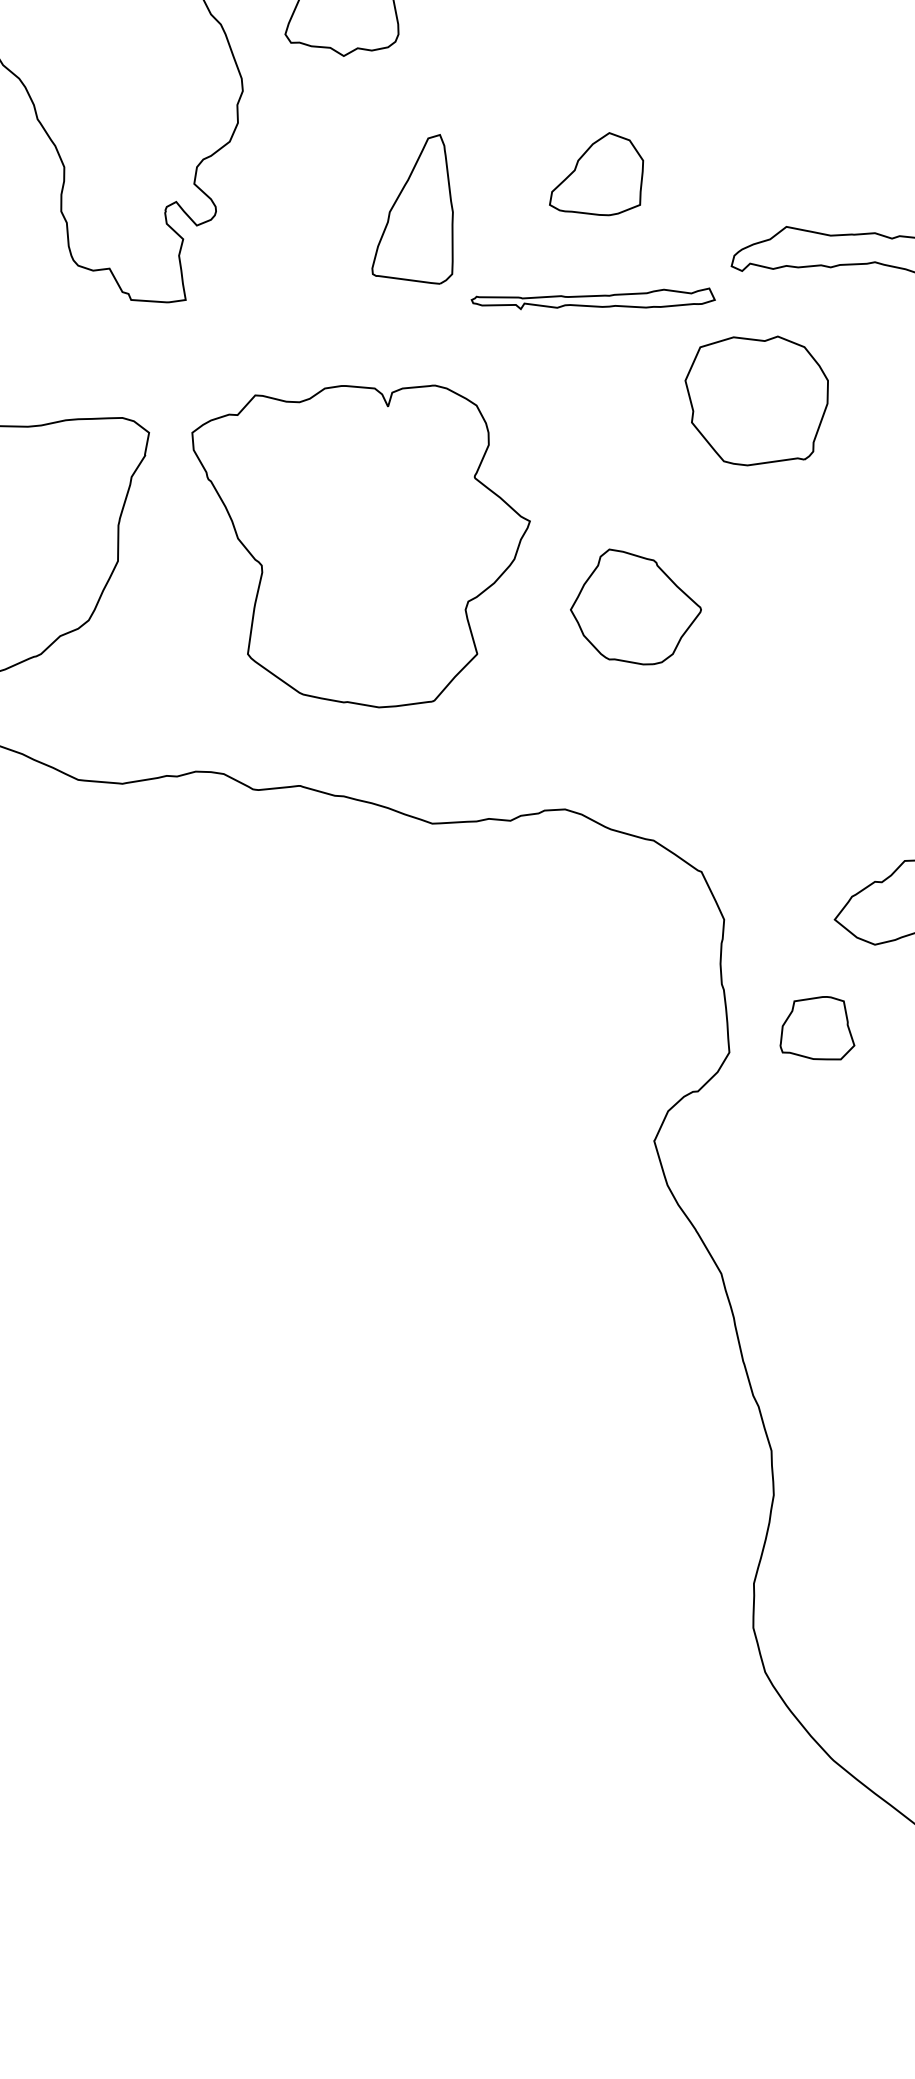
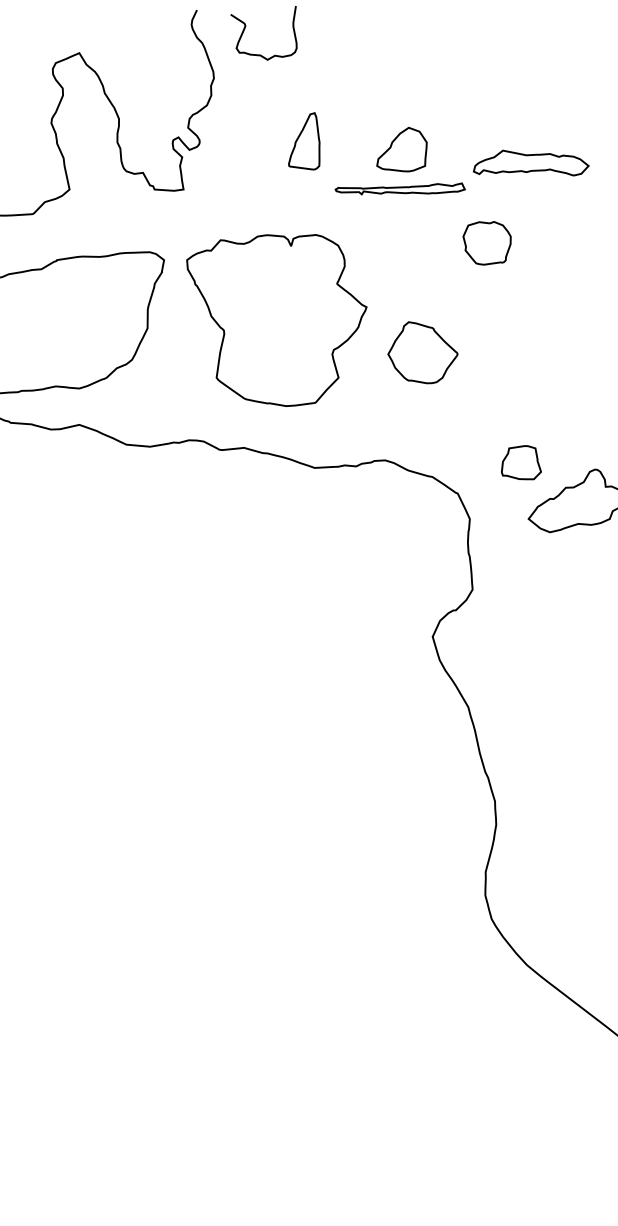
part: (595, 173) -> (401, 149), moved
part: (413, 209) -> (304, 141), size x0.71
part: (755, 401) -> (486, 243), size x0.62
part: (817, 1027) -> (521, 462), moved

